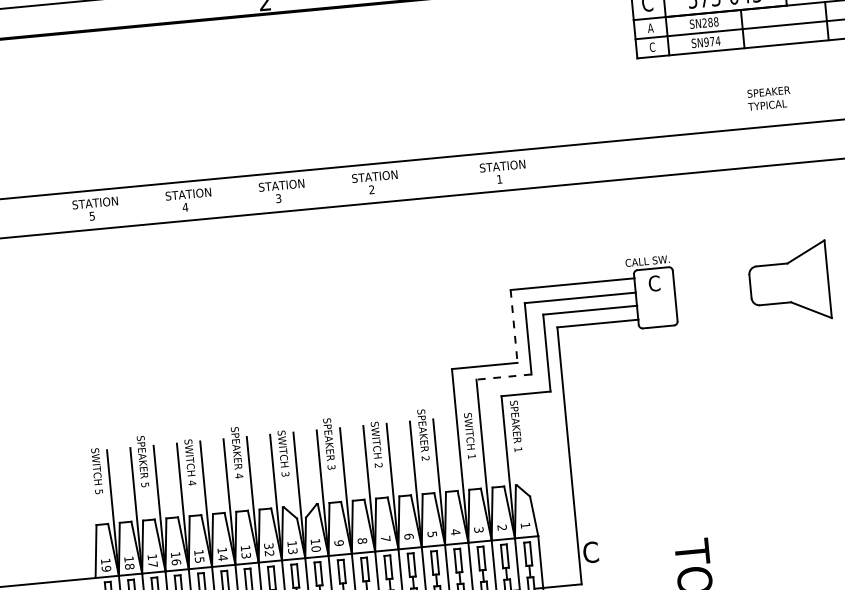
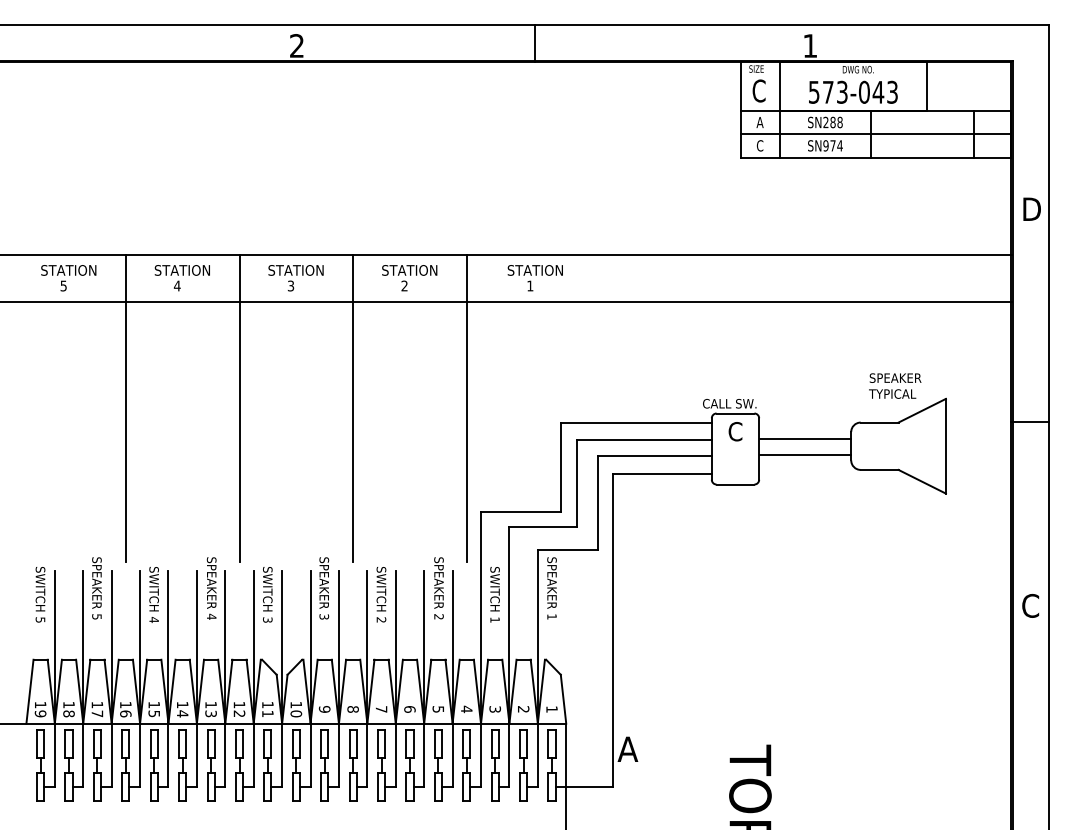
text: (769, 98) -> (895, 385), moved
text: (502, 172) -> (534, 278), moved
line: (711, 284) -> (804, 439), added
line: (432, 285) -> (466, 408), added
line: (339, 294) -> (353, 408), added
line: (712, 296) -> (804, 454), added
line: (245, 303) -> (239, 408), added
line: (152, 311) -> (125, 408), added
line: (513, 326) -> (560, 467), dashed -> solid
line: (504, 377) -> (543, 527), dashed -> solid
text: (268, 545) -> (239, 704), 32 -> 12
text: (292, 550) -> (267, 713), 13 -> 11
text: (590, 552) -> (627, 749), C -> A

